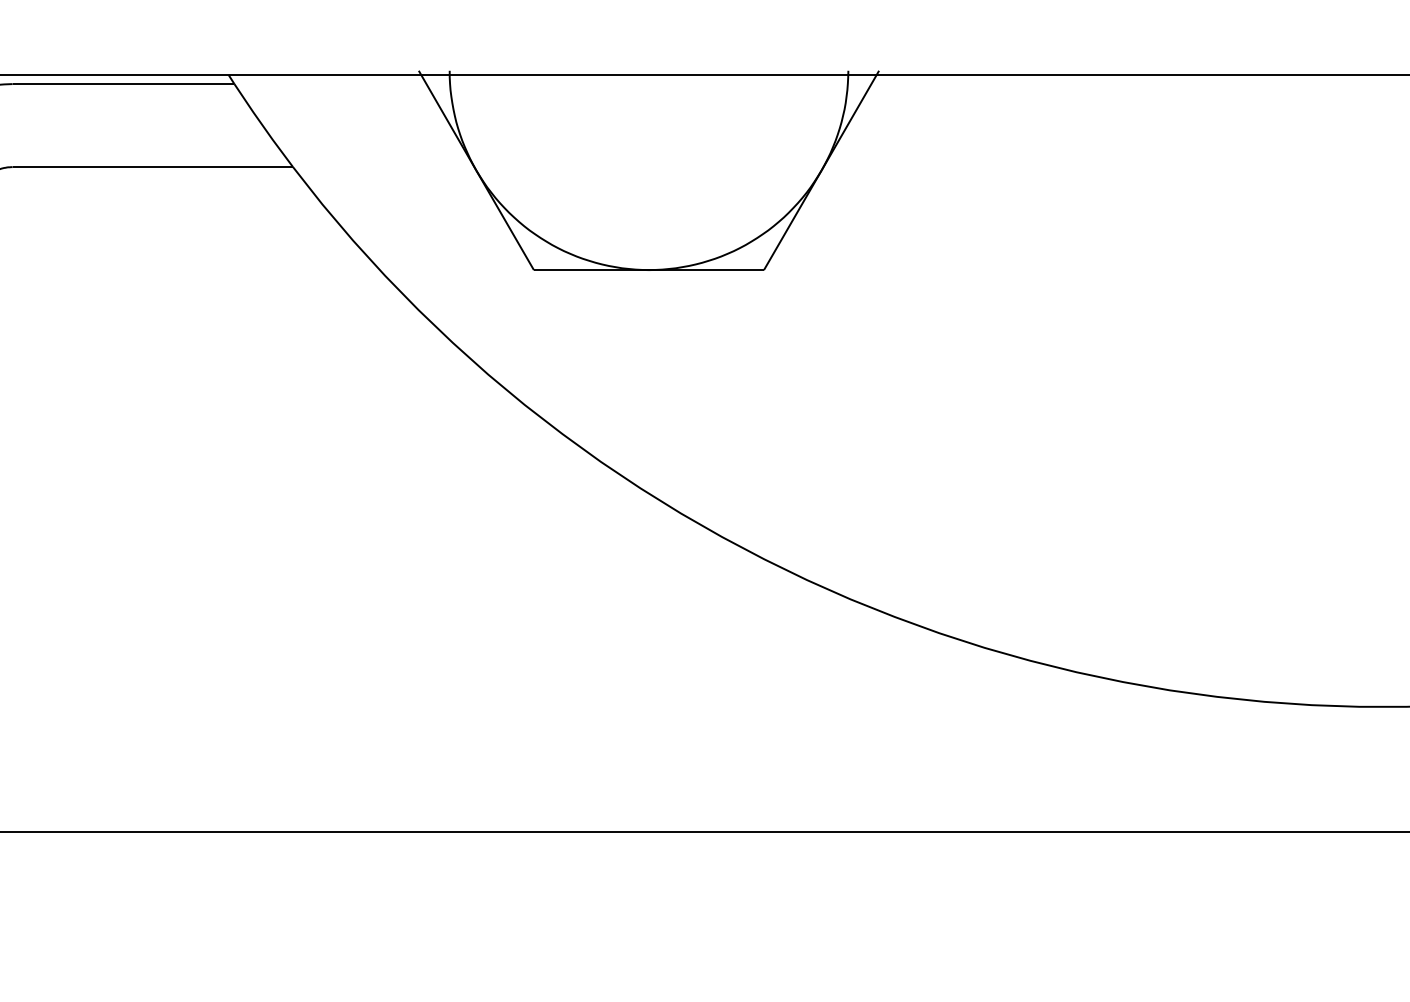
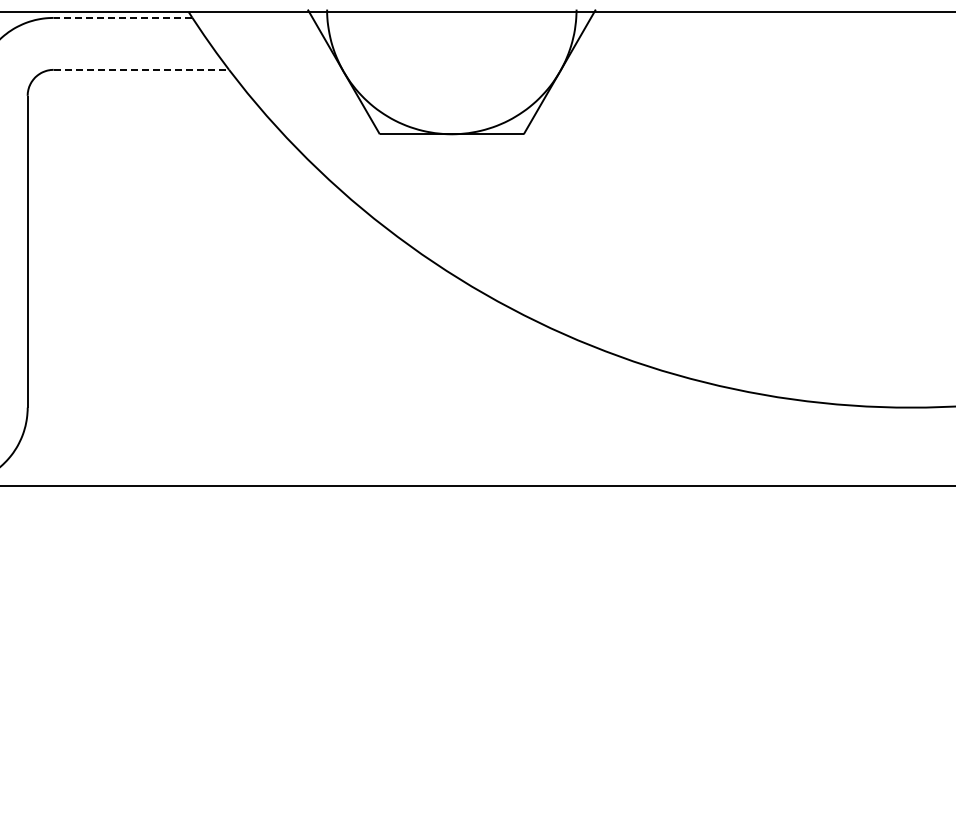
line: (122, 83) -> (122, 17), solid -> dashed
line: (153, 166) -> (141, 69), solid -> dashed

